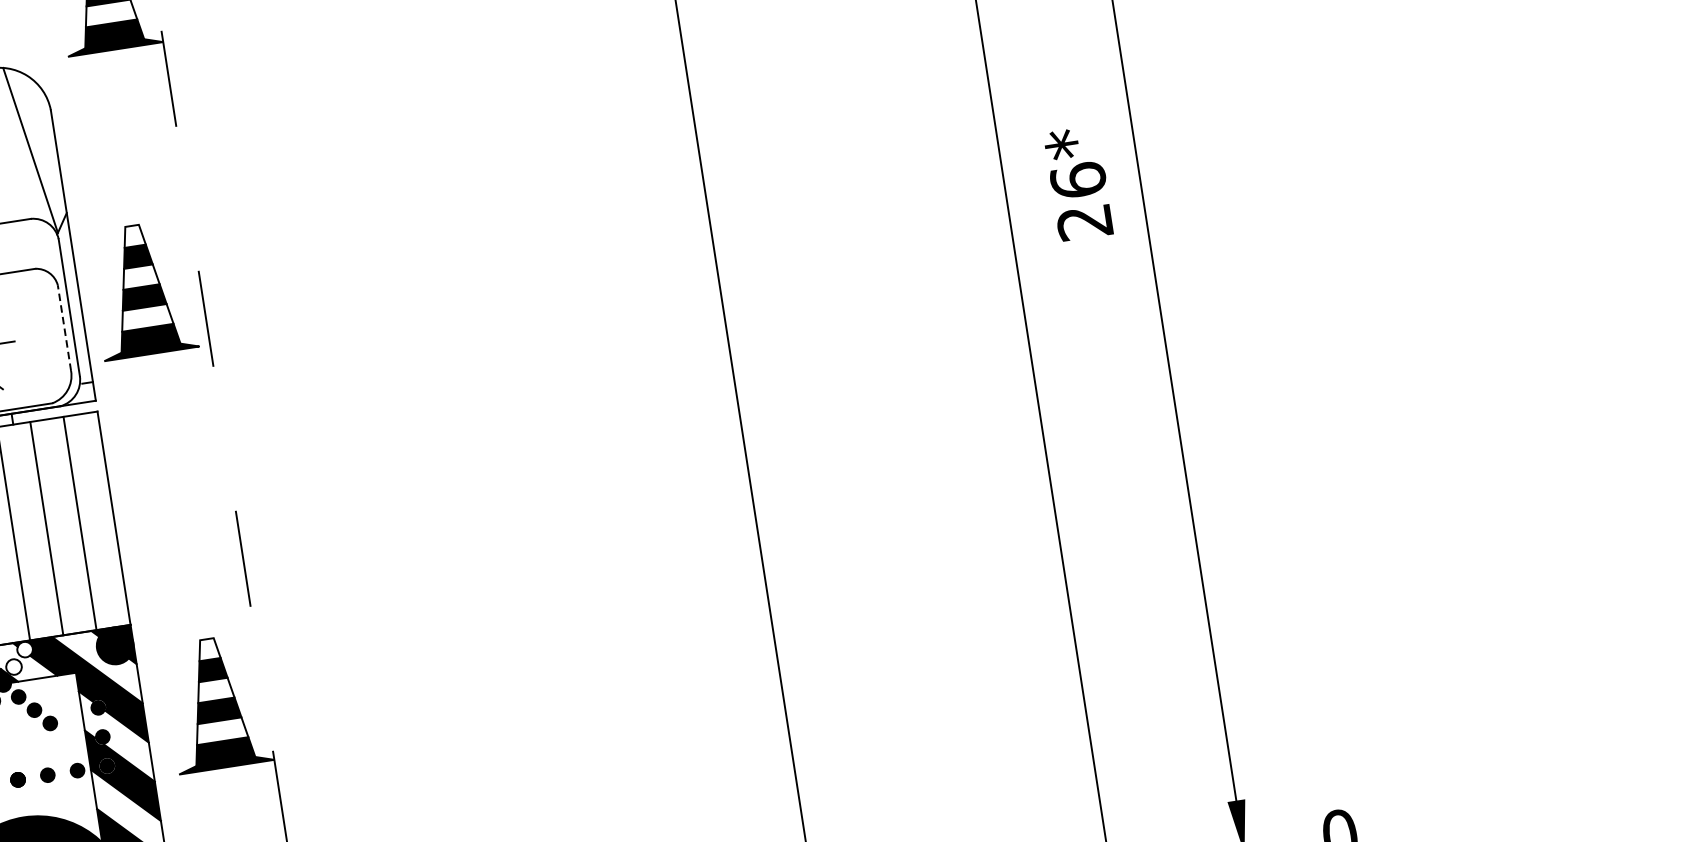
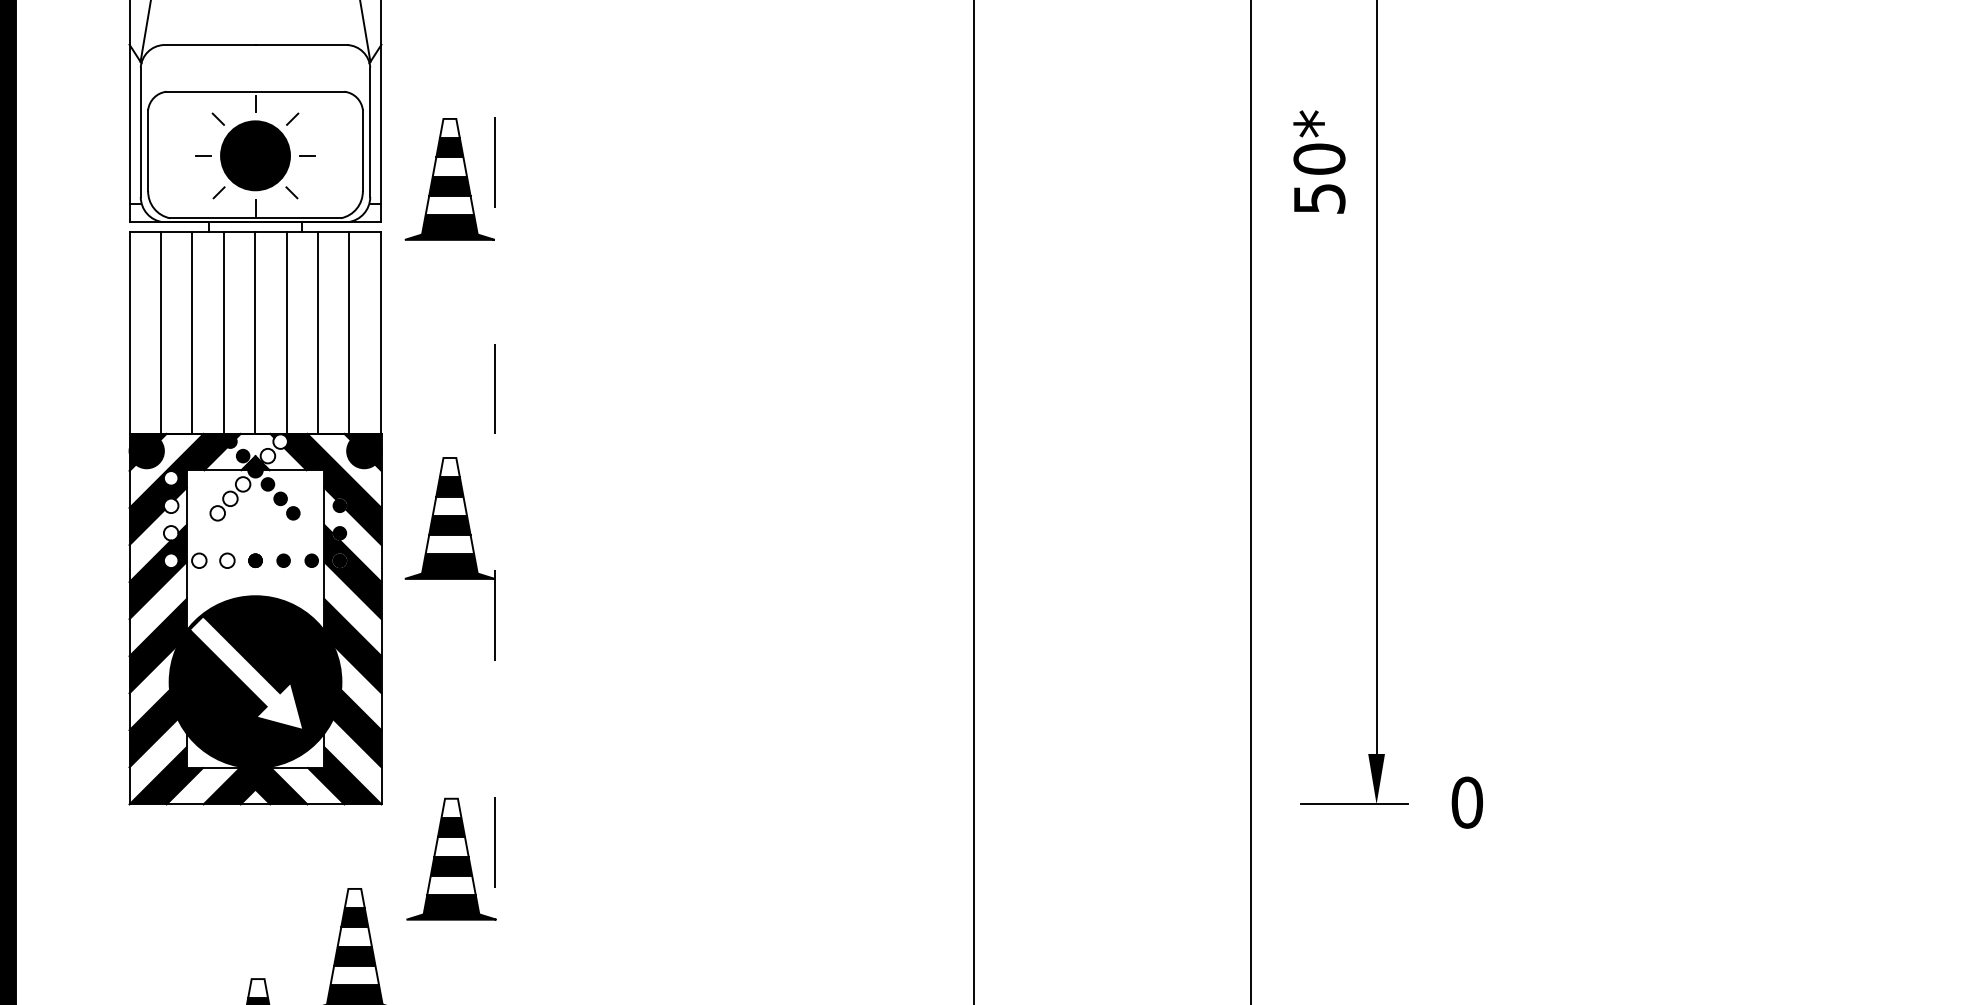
text: (1081, 200) -> (1319, 178), 26* -> 50*
part: (141, 290) -> (449, 179), moved
line: (64, 328) -> (362, 150), dashed -> solid

